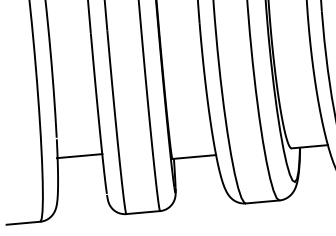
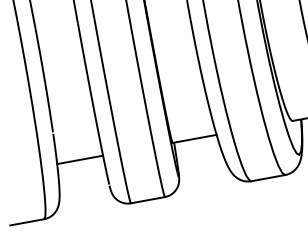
line: (79, 156) -> (79, 160), moved

